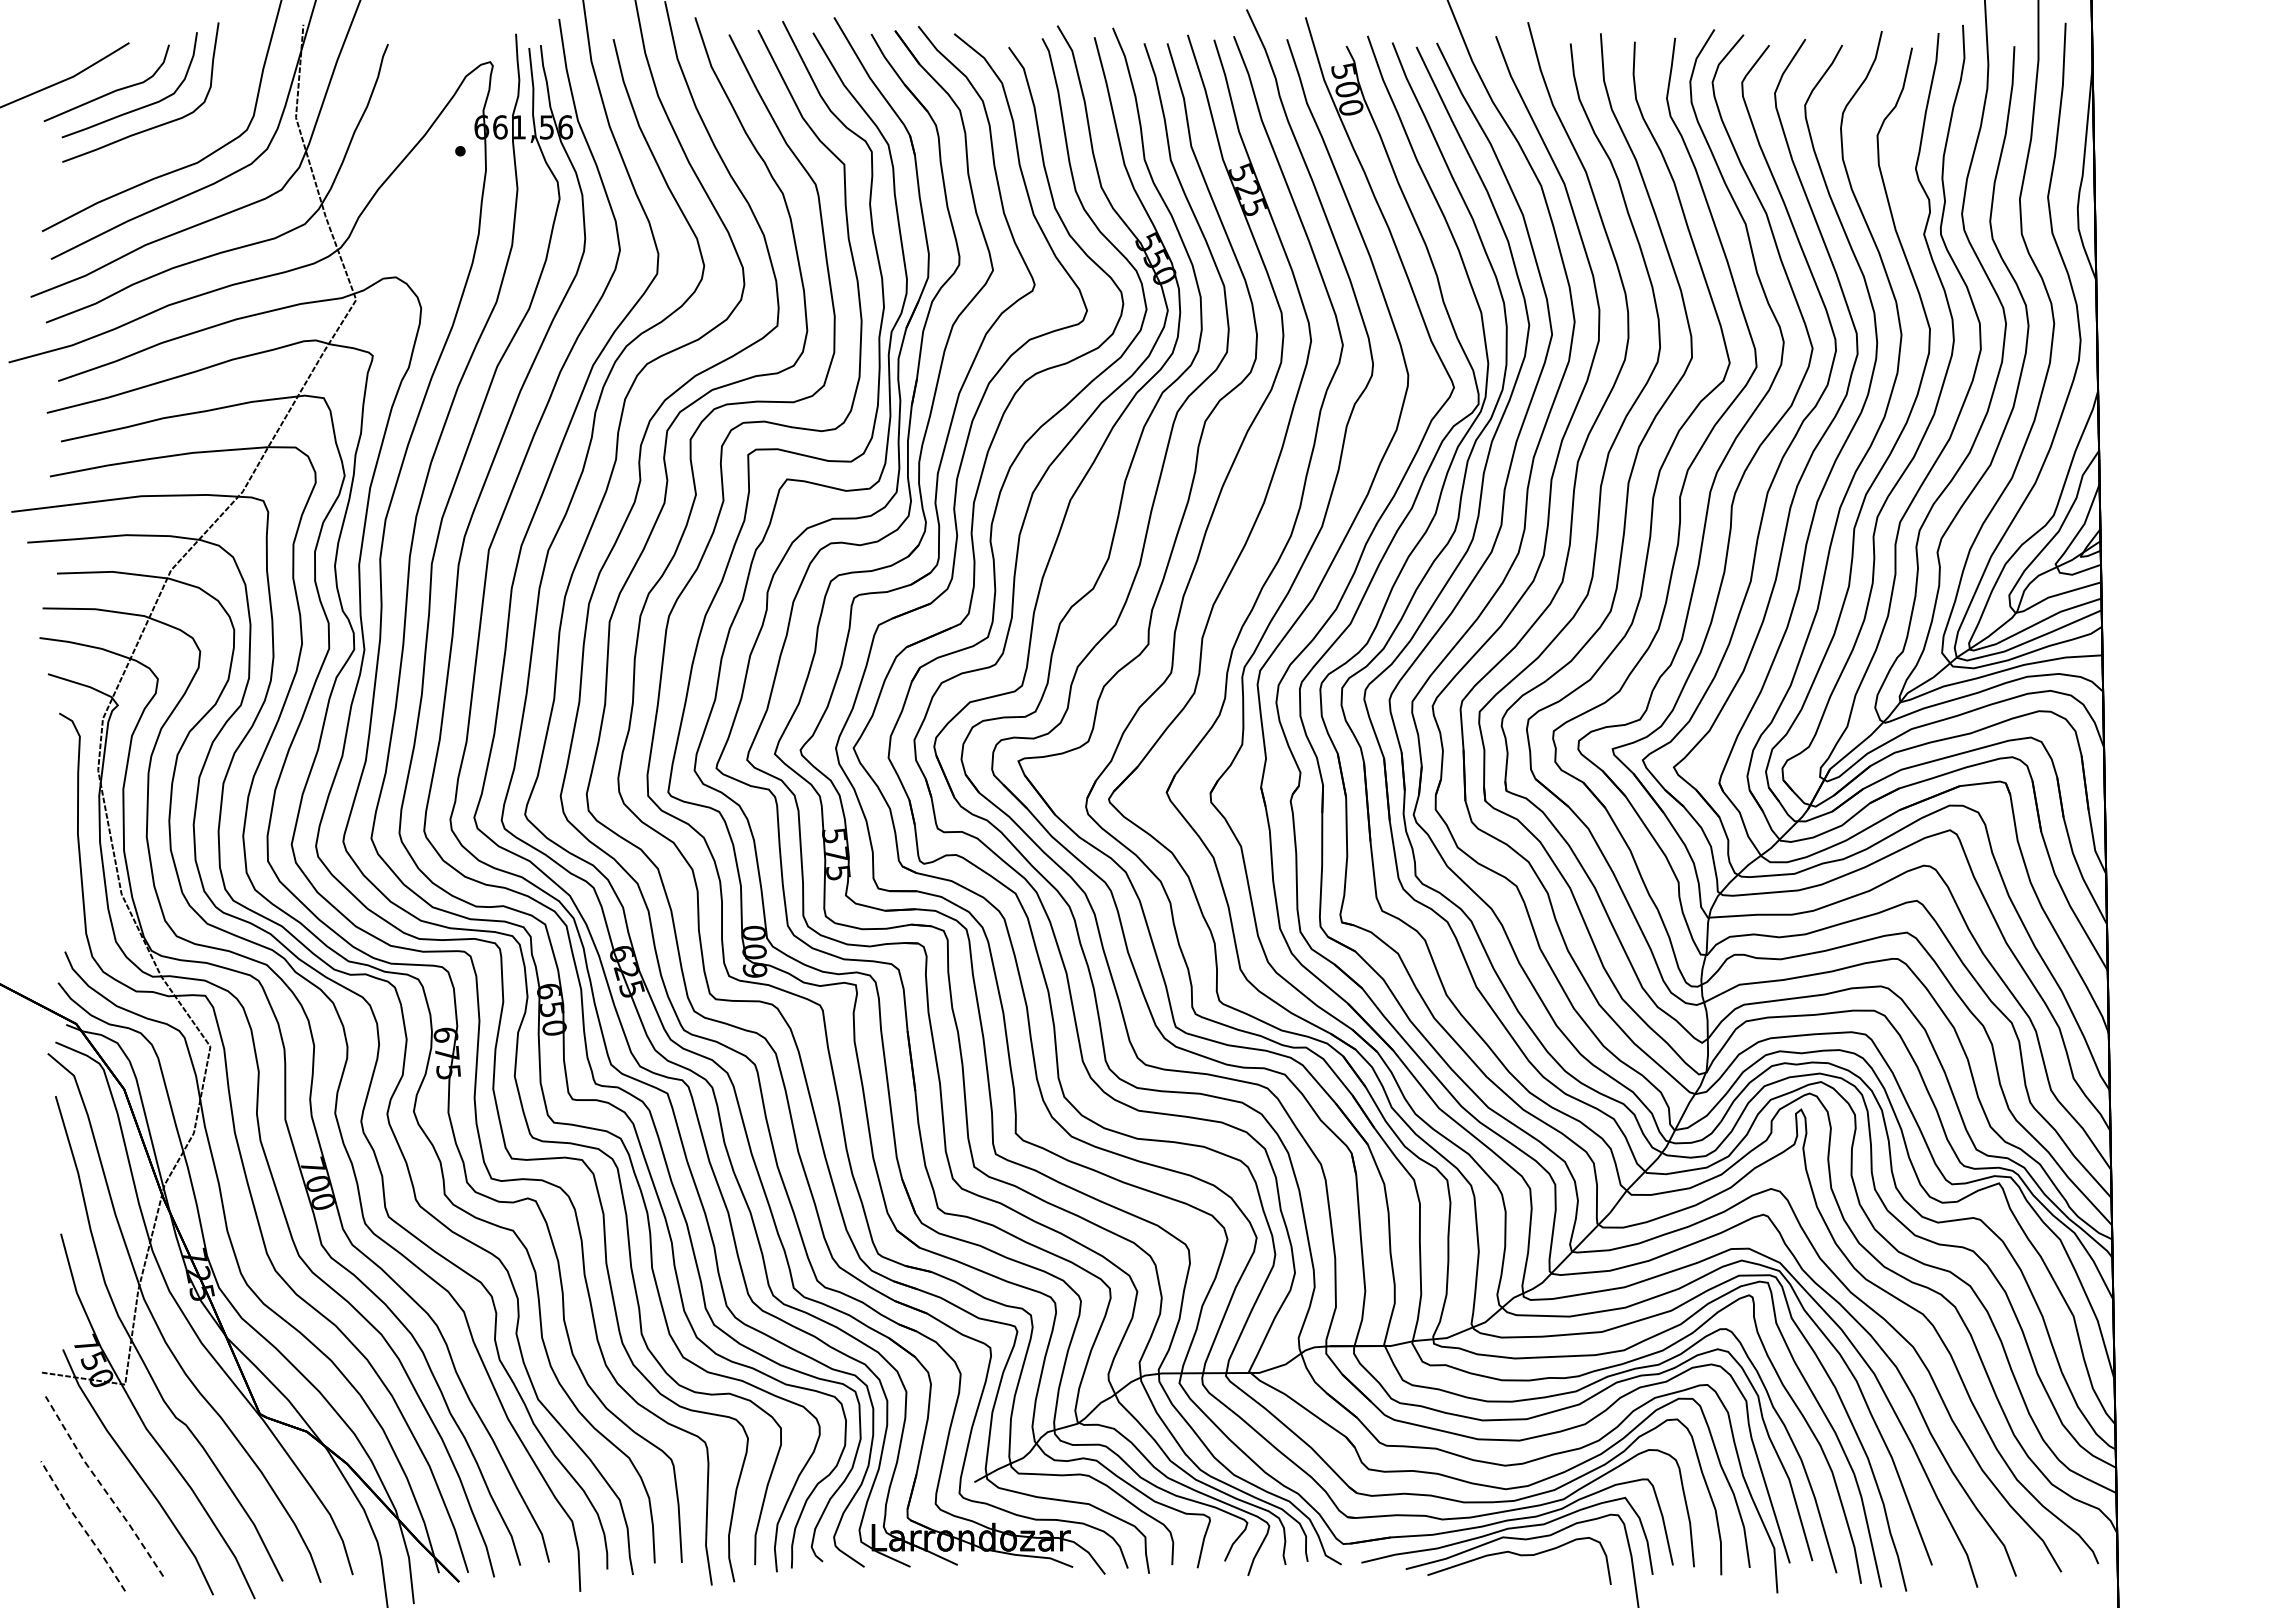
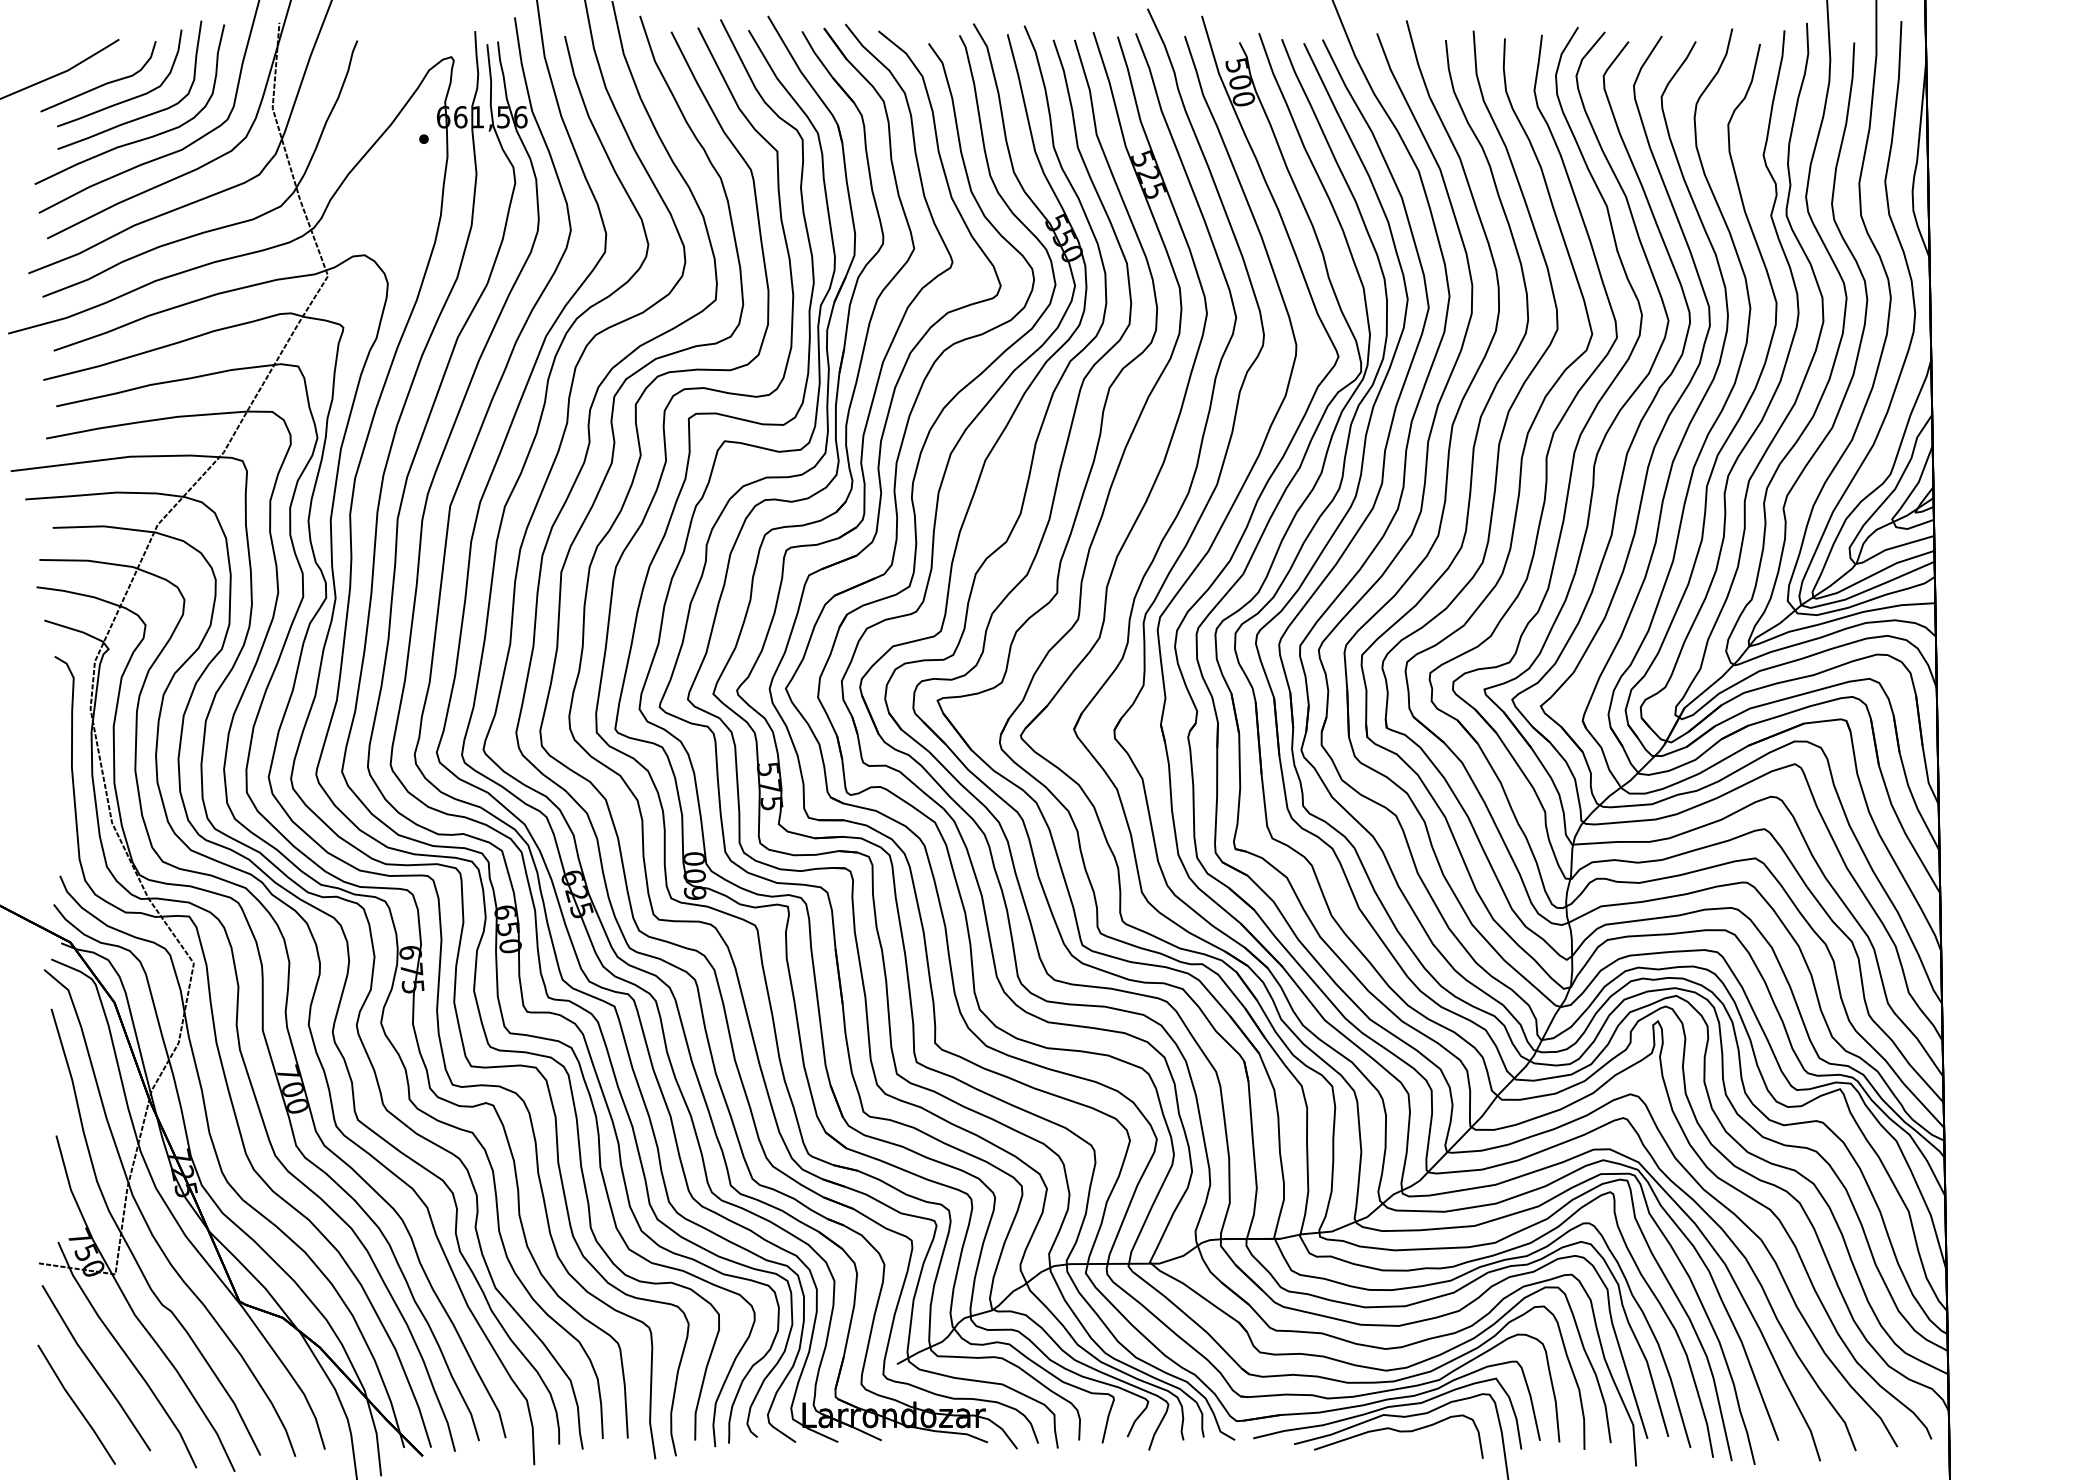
curve: (151, 151) -> (139, 139), added
line: (102, 1487) -> (94, 1369), dashed -> solid
line: (82, 1526) -> (76, 1404), dashed -> solid

